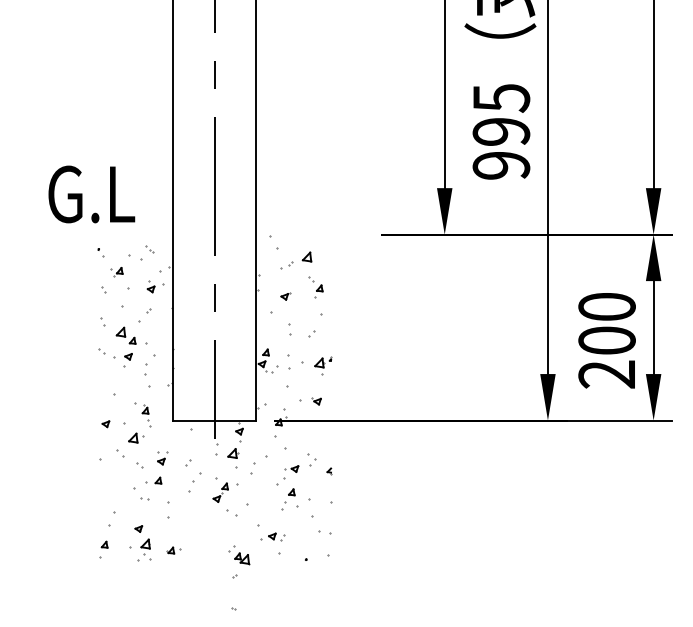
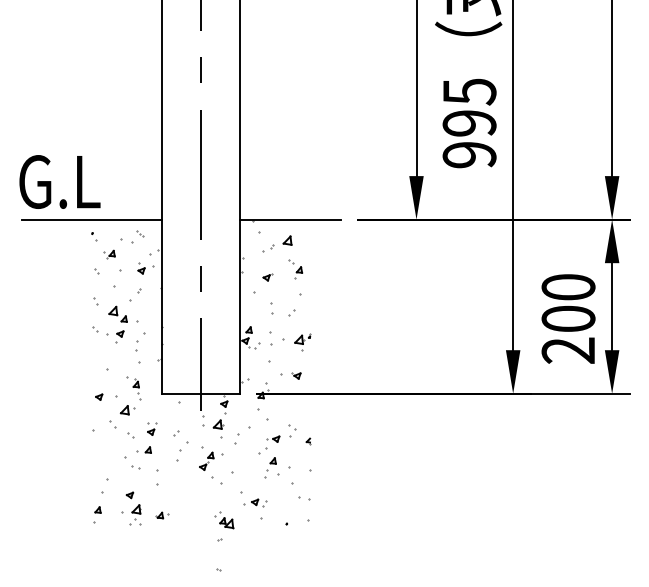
text: (91, 193) -> (59, 181), moved
line: (97, 234) -> (91, 219), added
line: (310, 234) -> (290, 219), added

